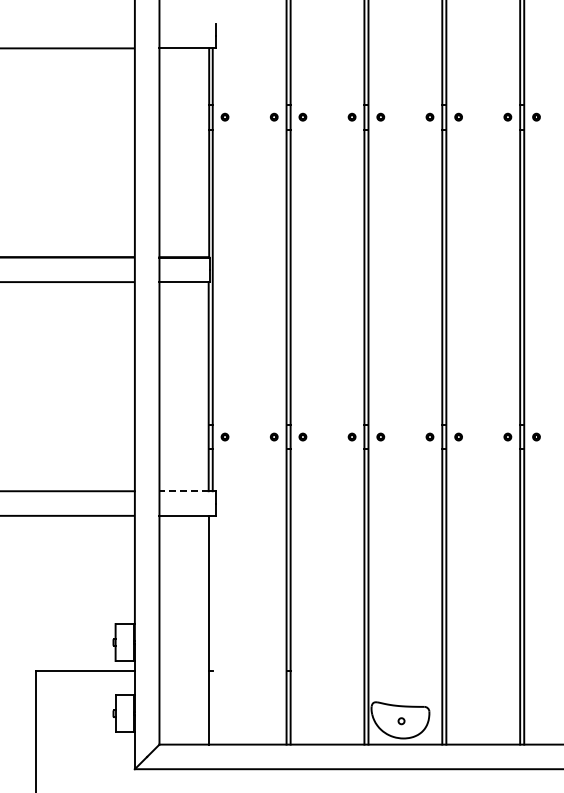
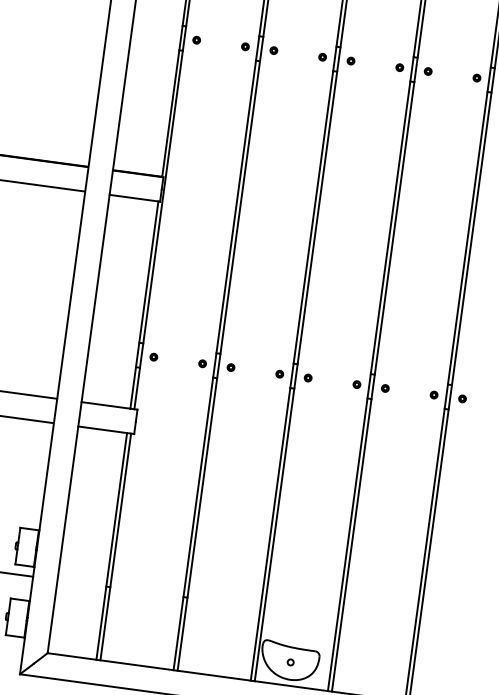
line: (184, 491) -> (106, 405), dashed -> solid
line: (212, 629) -> (115, 546), added

